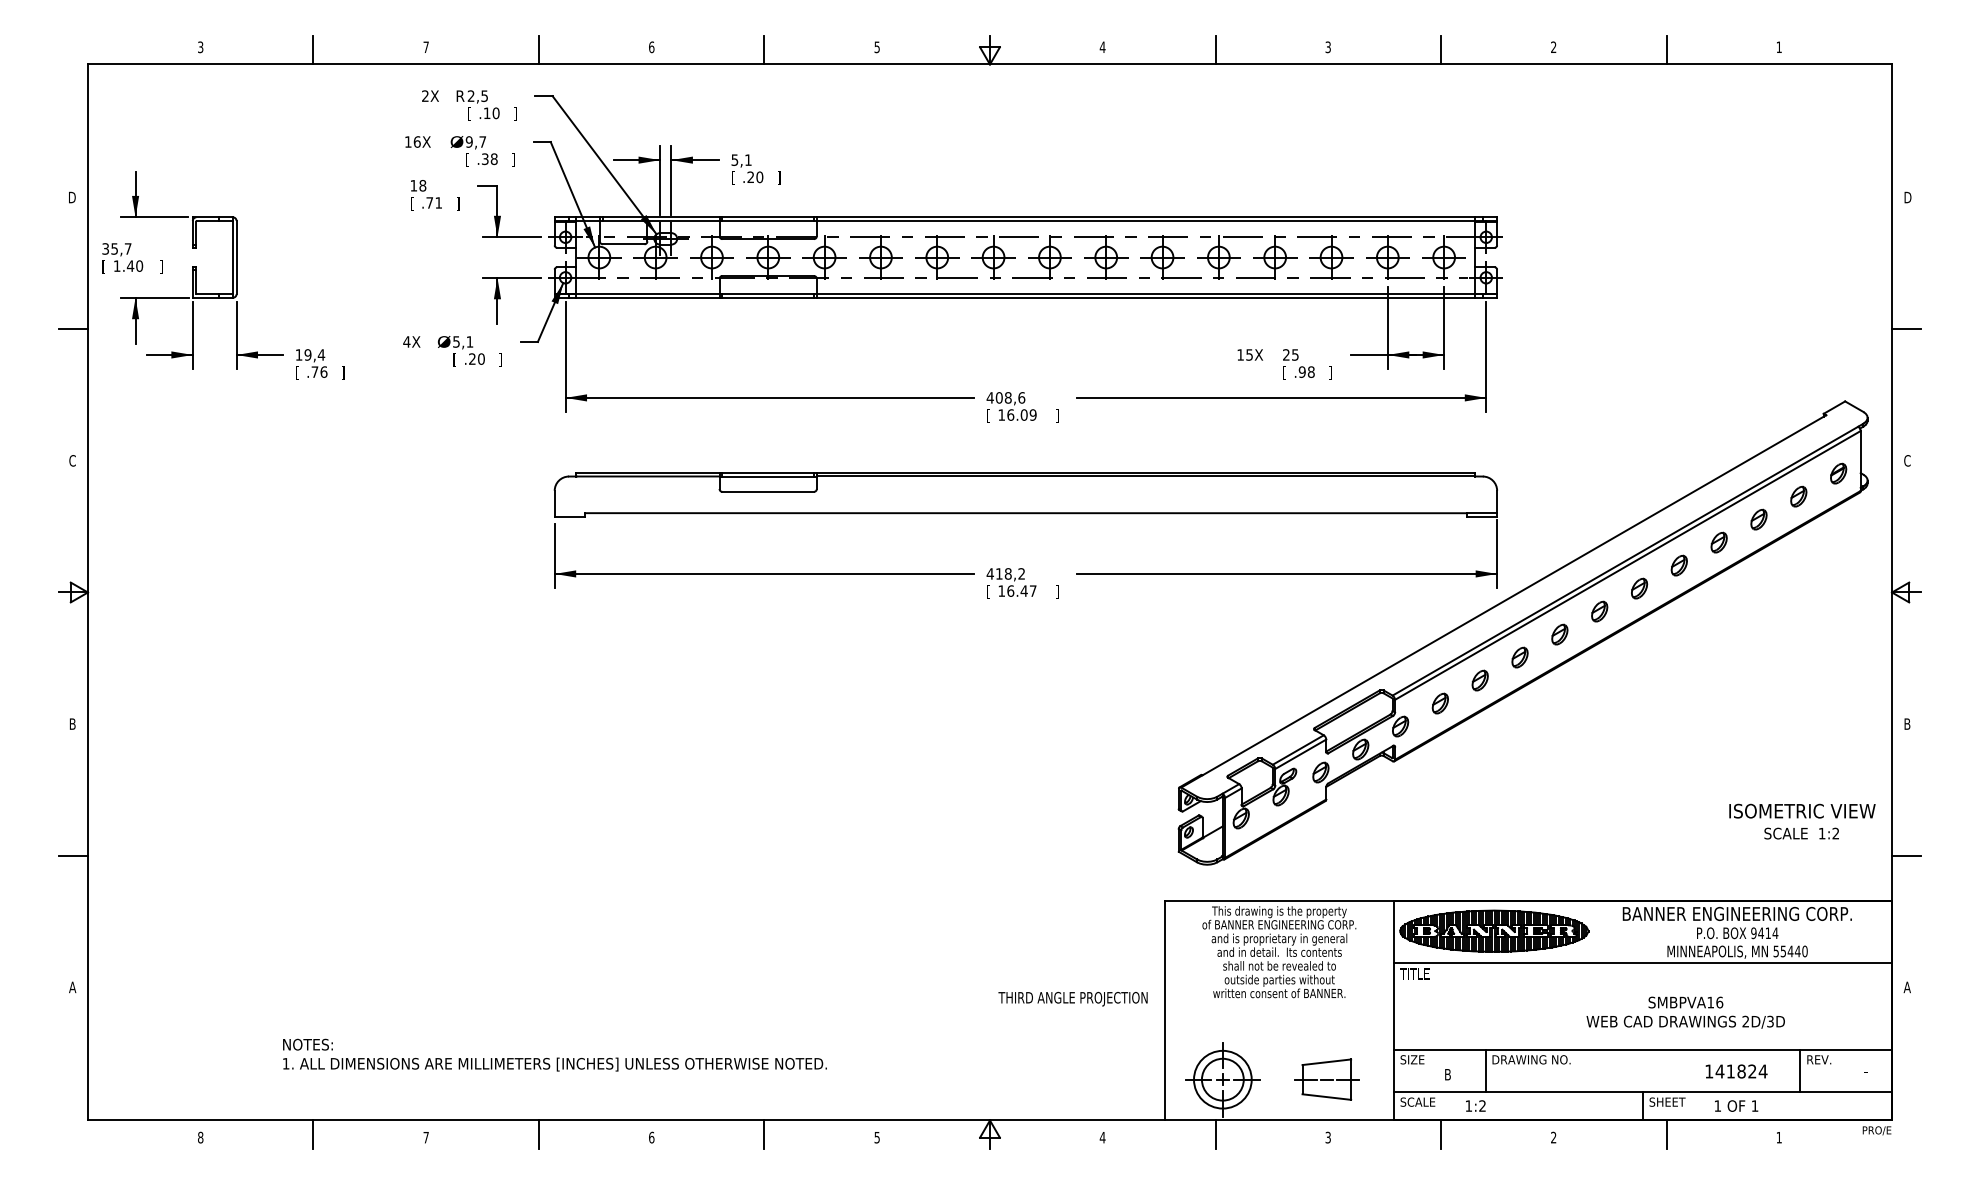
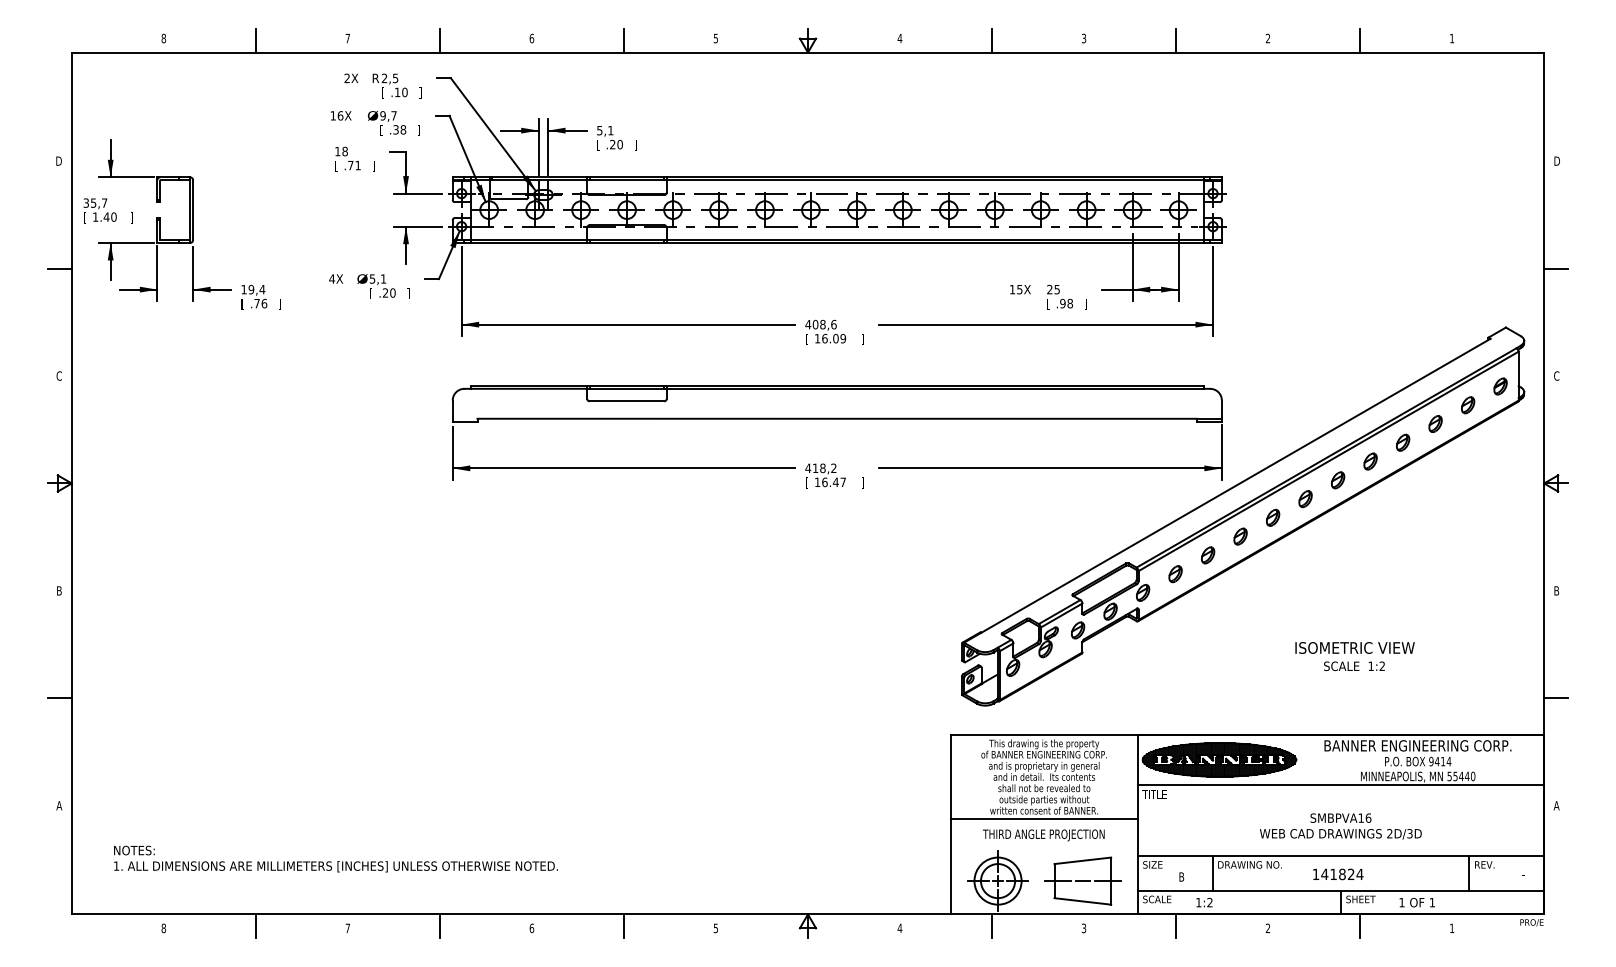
text: (200, 47) -> (163, 38), 3 -> 8
text: (1801, 821) -> (1354, 656), moved
text: (1072, 999) -> (1043, 835), moved
line: (1278, 1004) -> (1043, 819), added
text: (1685, 1012) -> (1340, 826), moved
text: (554, 1054) -> (335, 858), moved
text: (1736, 1071) -> (1338, 874), moved
part: (1326, 1078) -> (1082, 880), size x1.43

